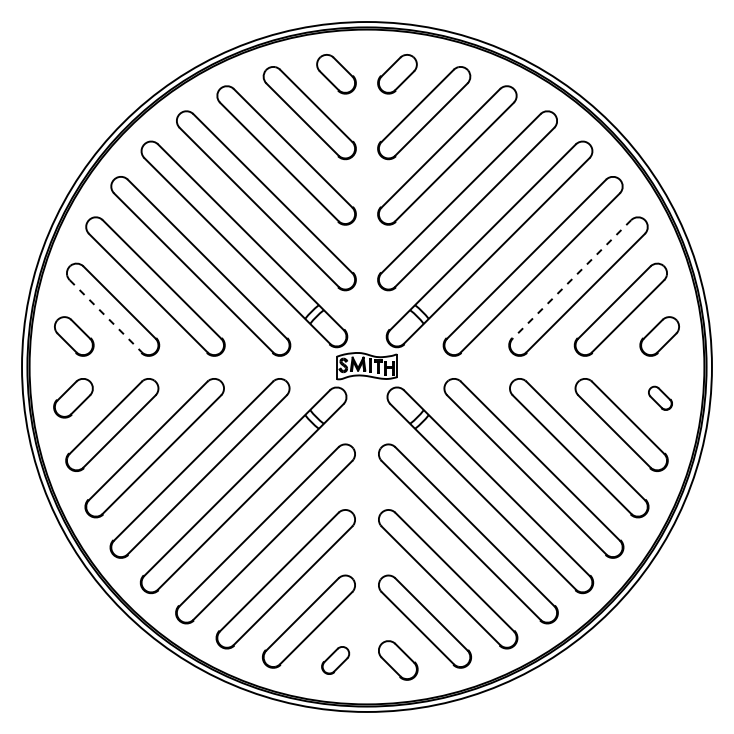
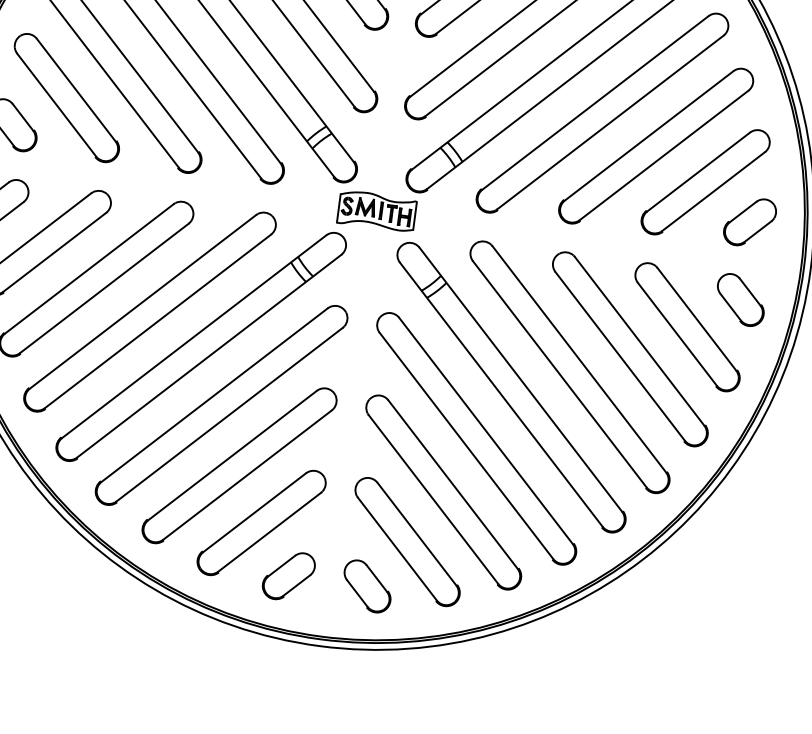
line: (572, 279) -> (649, 136), dashed -> solid
line: (105, 316) -> (56, 105), dashed -> solid
part: (660, 398) -> (740, 300), size x1.67
part: (335, 660) -> (288, 576), size x1.43

